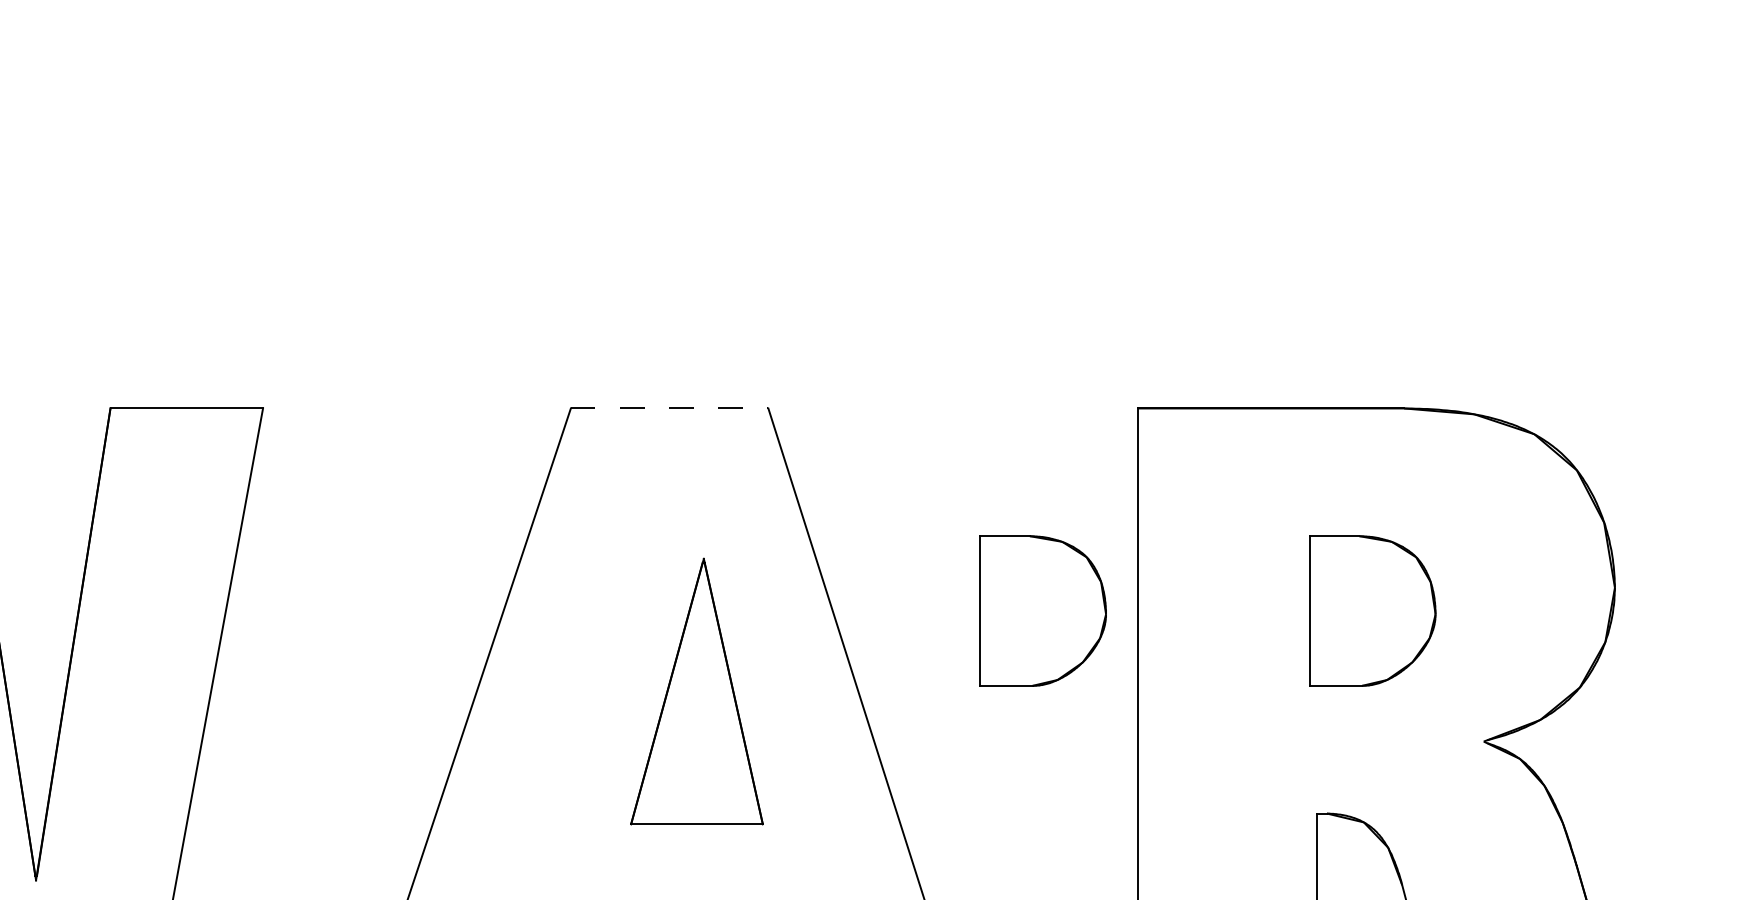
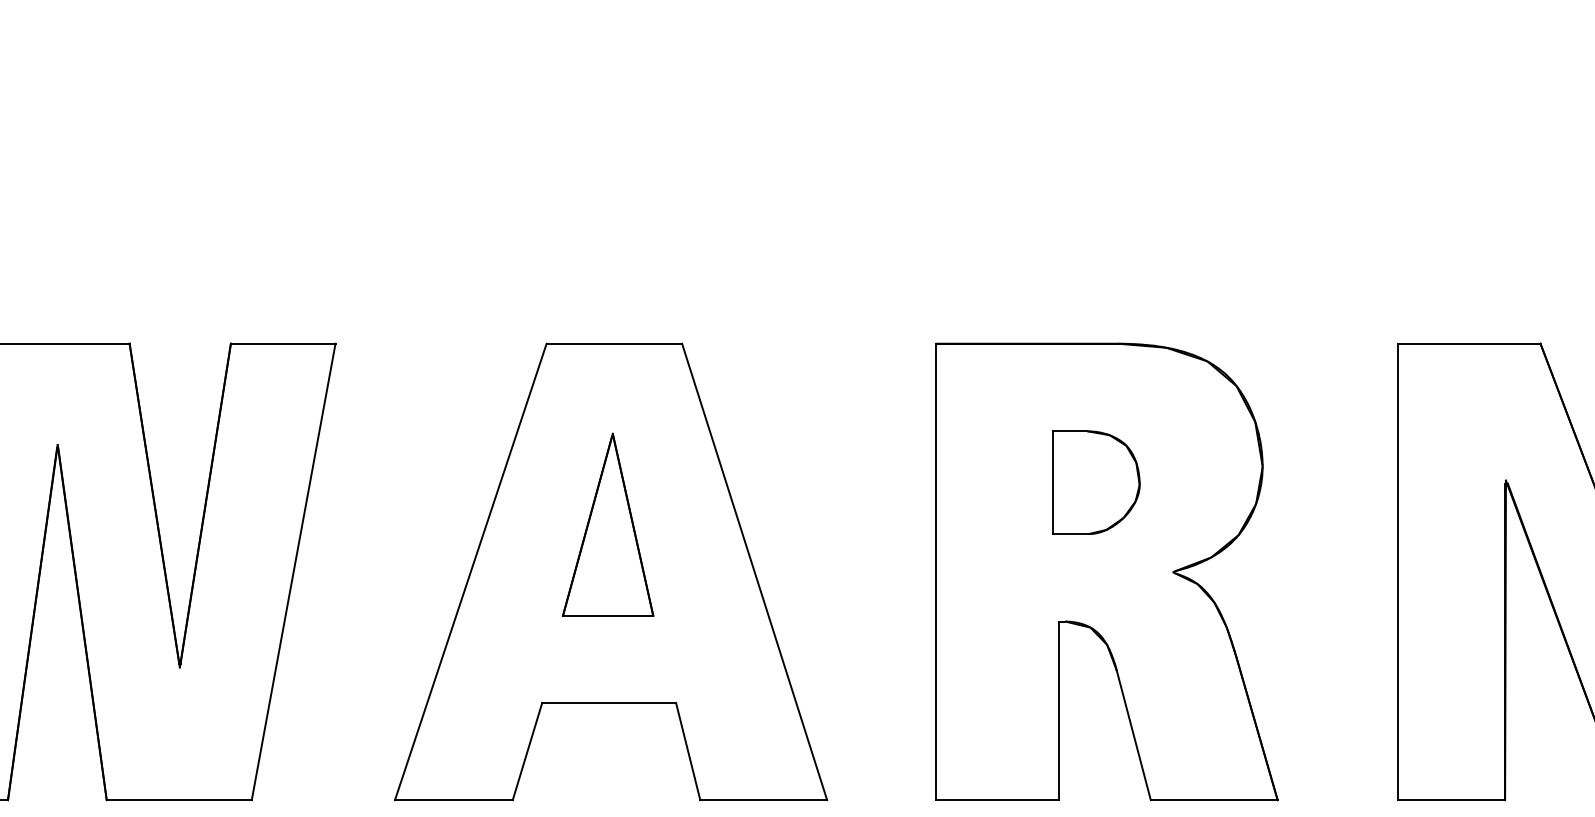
line: (669, 408) -> (614, 343), dashed -> solid
part: (1043, 610) -> (870, 482), removed
part: (696, 691) -> (607, 524), moved

